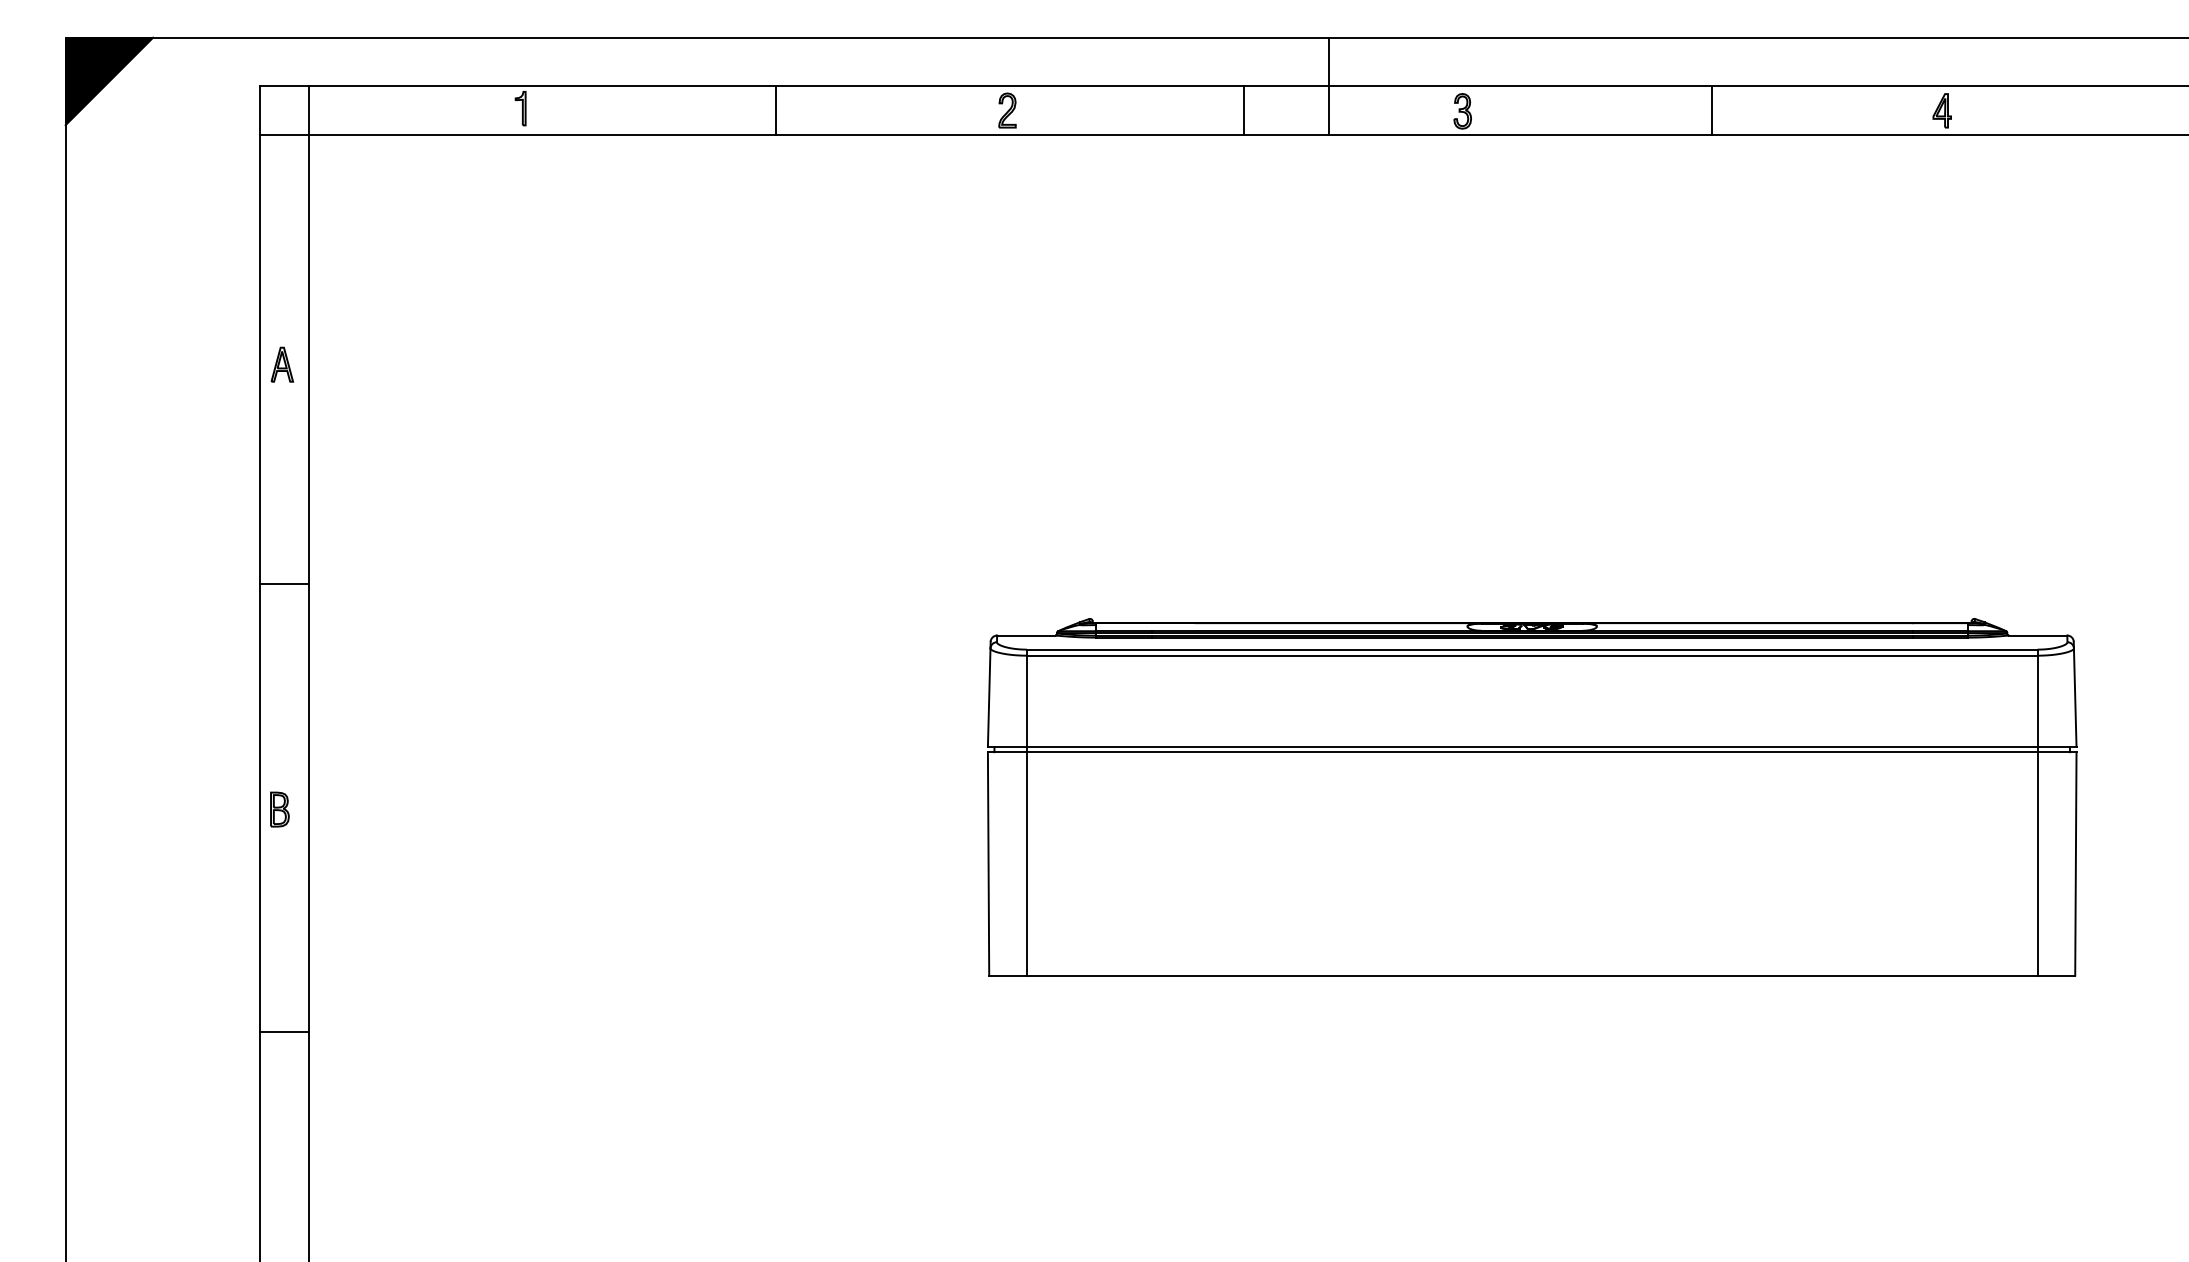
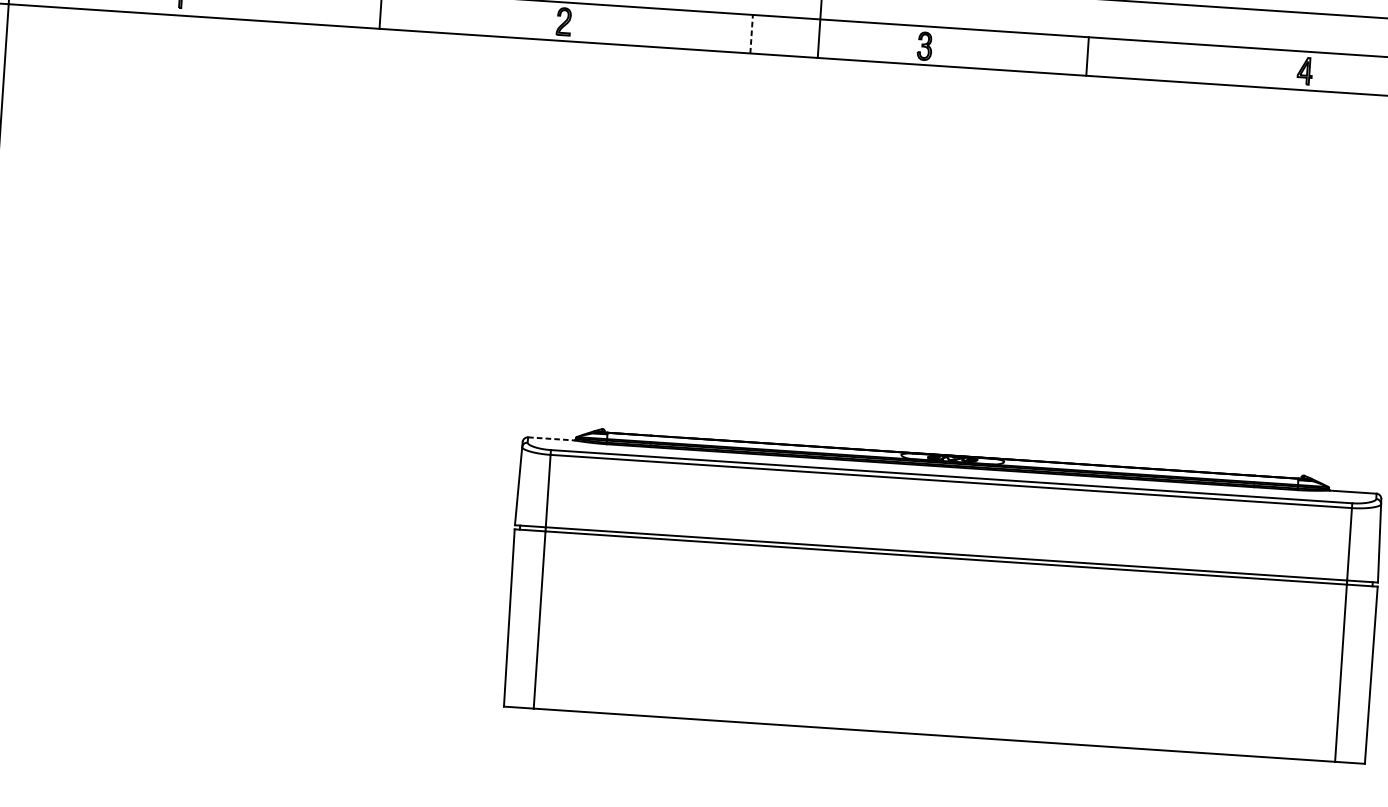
line: (1244, 110) -> (751, 34), solid -> dashed
line: (1711, 110) -> (1087, 56), moved
line: (1026, 635) -> (551, 438), solid -> dashed

